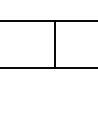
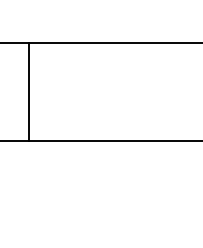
line: (55, 44) -> (30, 91), moved

